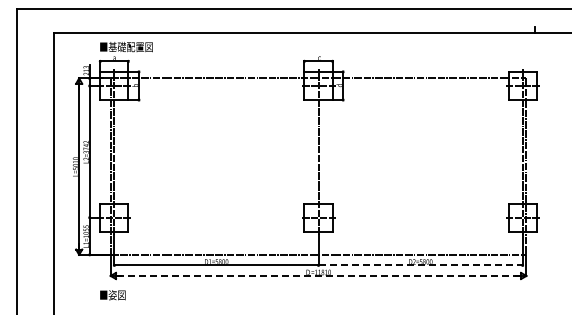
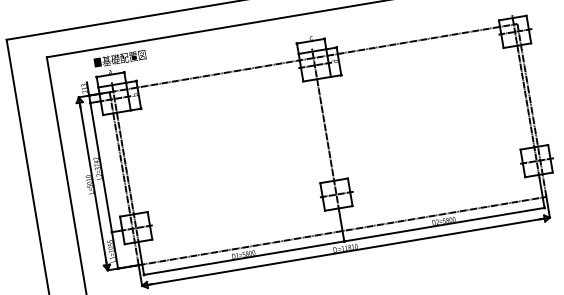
line: (421, 265) -> (445, 224), dashed -> solid
line: (318, 275) -> (345, 251), dashed -> solid

